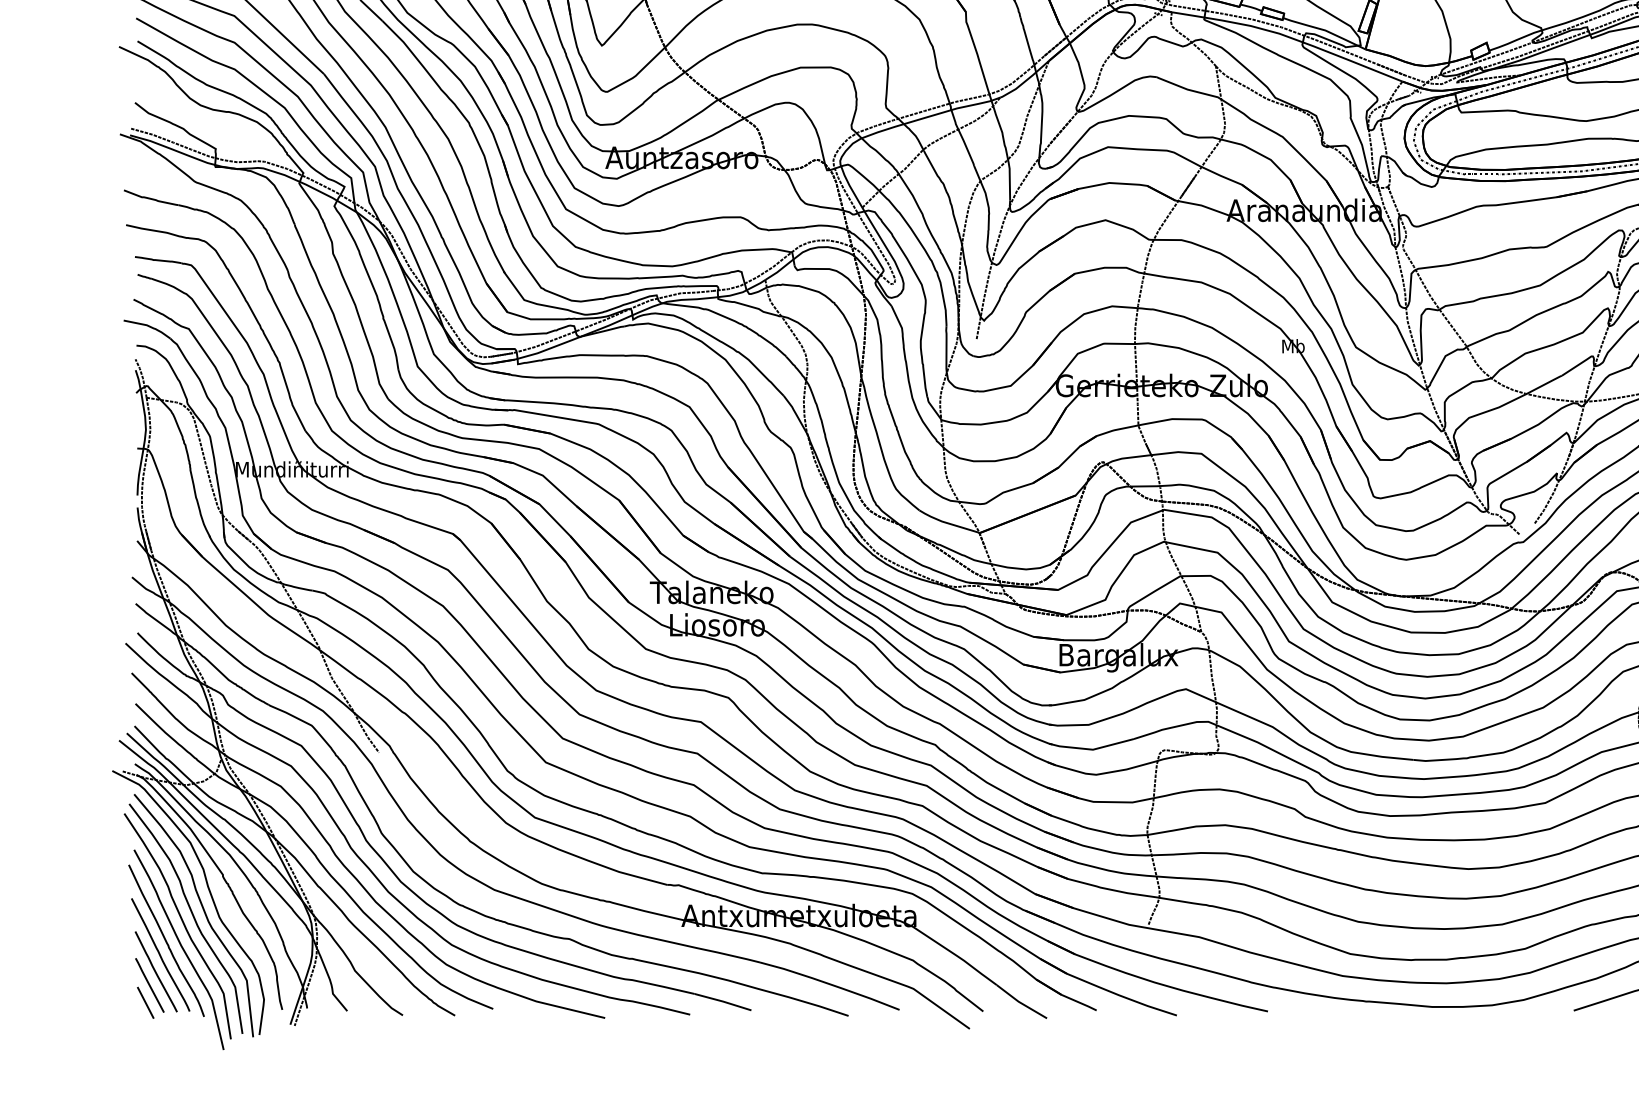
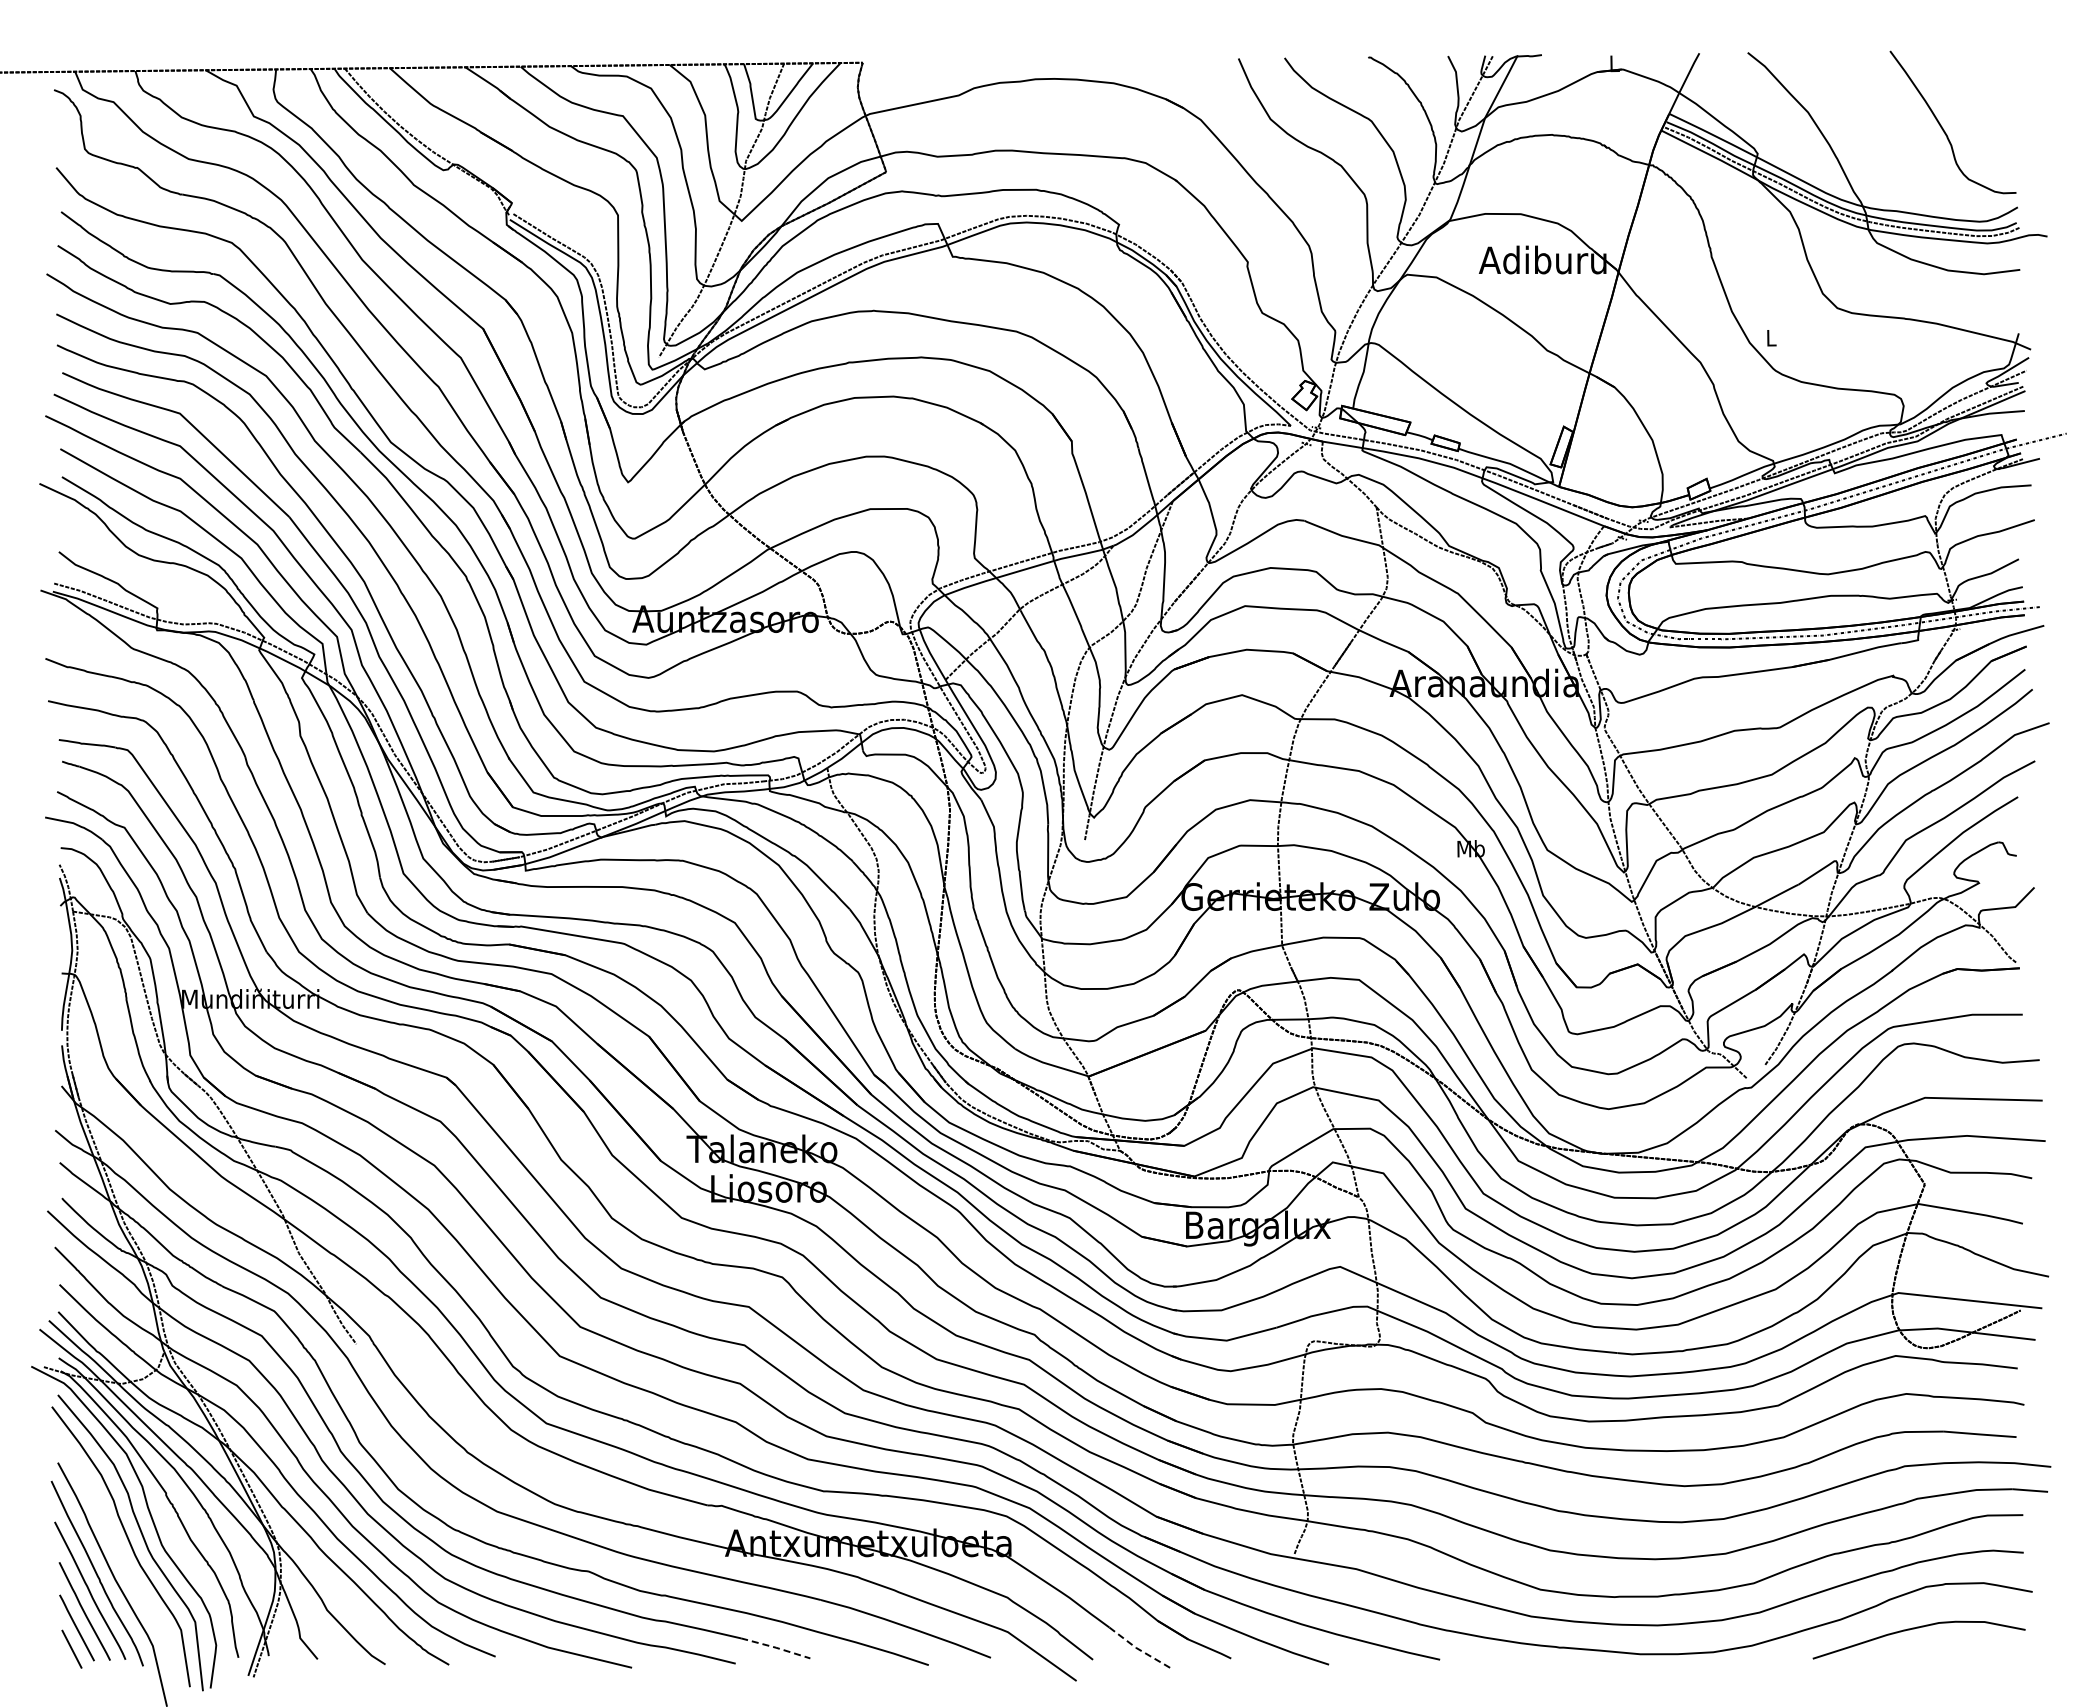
curve: (182, 922) -> (116, 1551), removed
line: (723, 1001) -> (776, 1647), solid -> dashed
line: (1020, 1003) -> (1138, 1649), solid -> dashed

